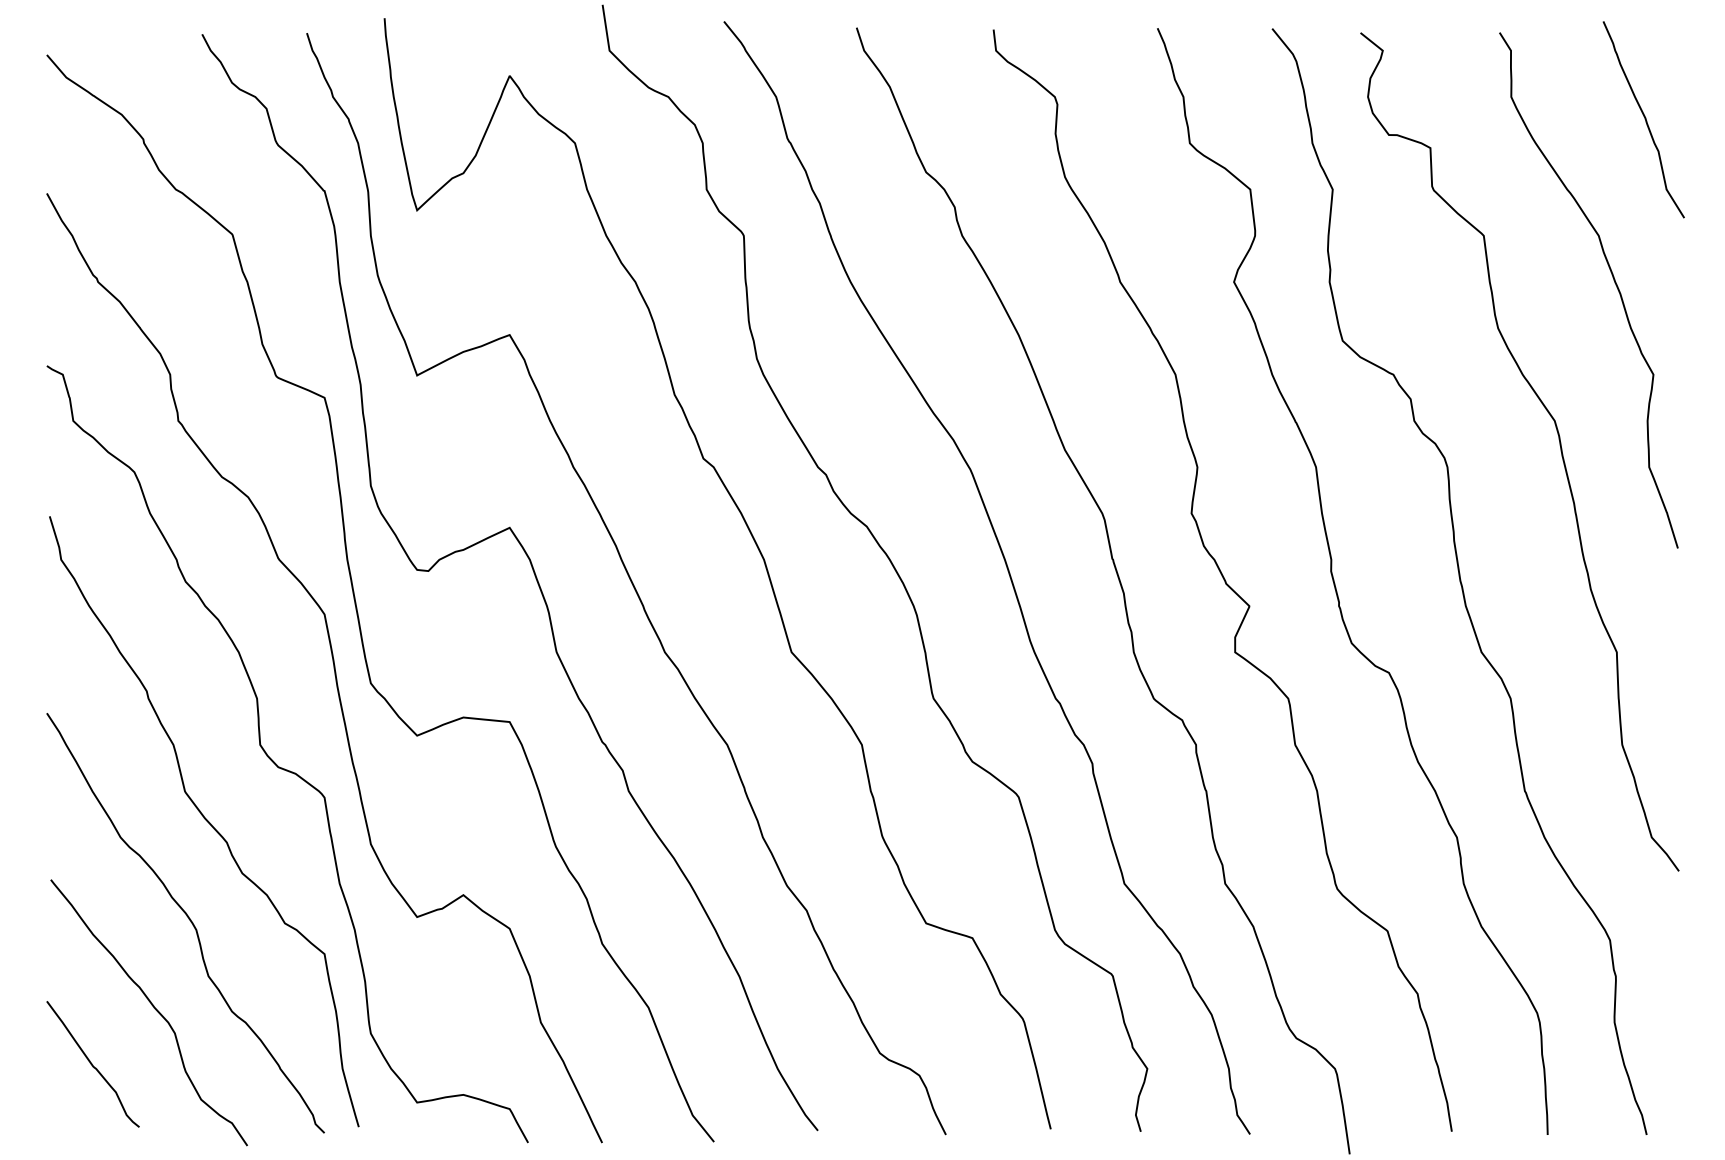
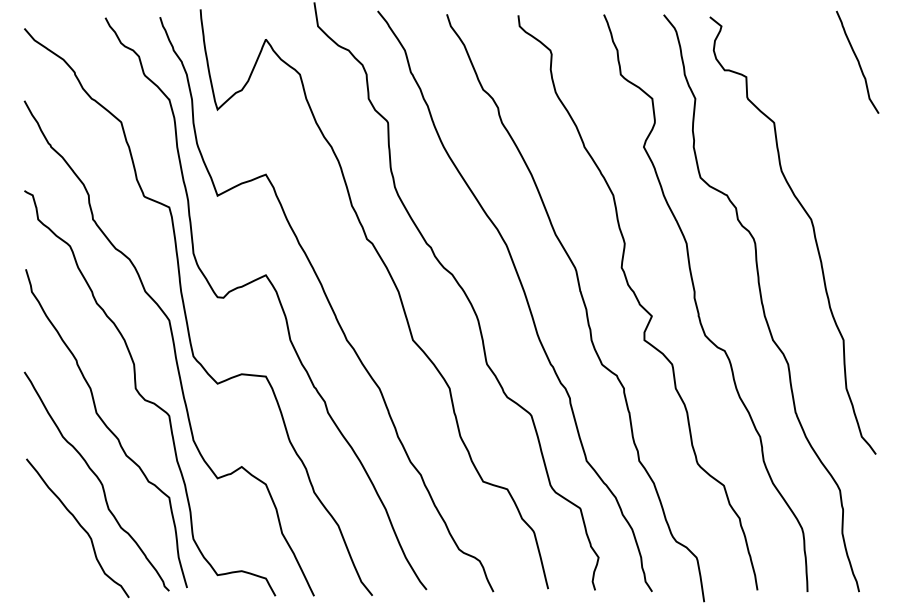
curve: (1610, 277) -> (840, 144), removed
curve: (93, 1064) -> (48, 555), removed

